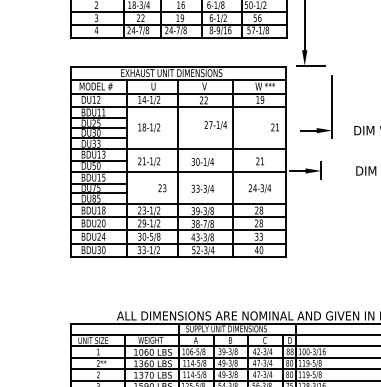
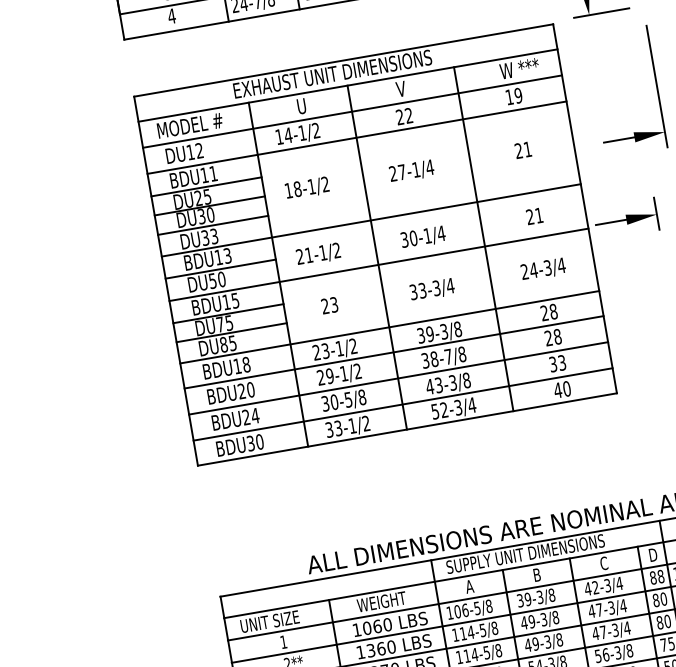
text: (215, 125) -> (411, 171), moved
text: (274, 127) -> (521, 150), moved
text: (162, 188) -> (330, 306), moved

